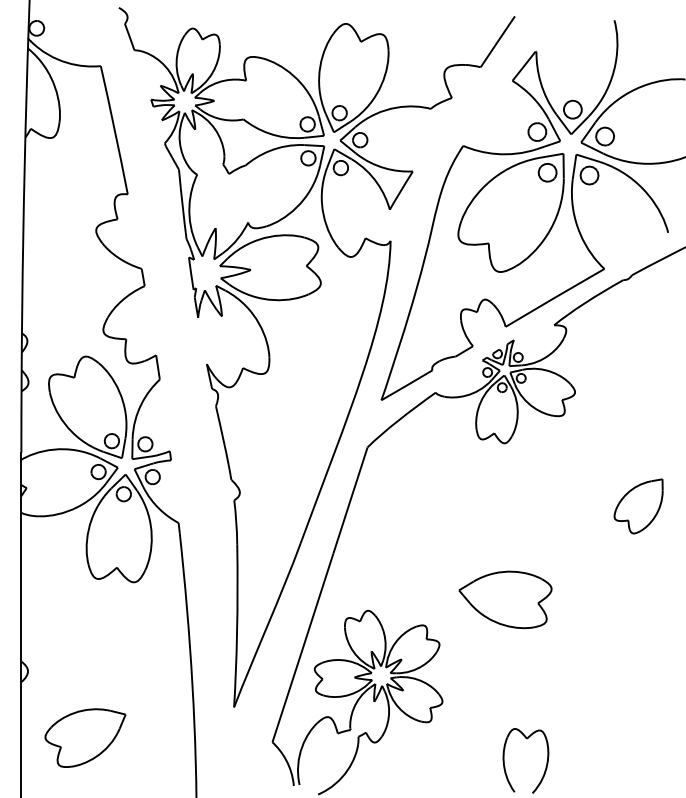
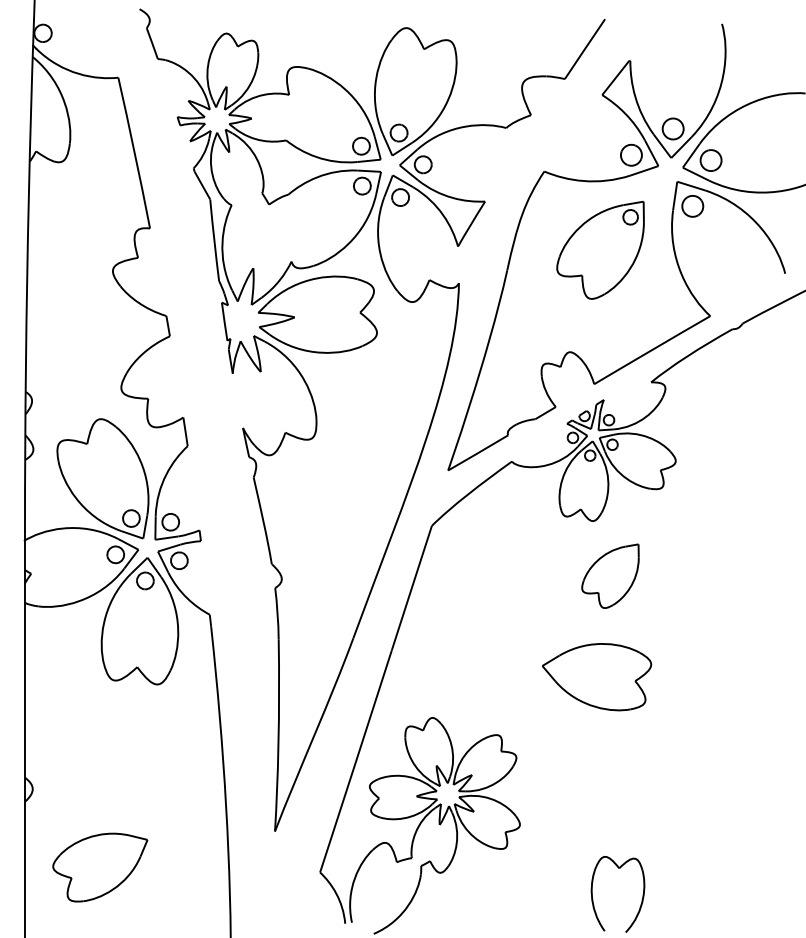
part: (511, 213) -> (600, 250), size x0.7
part: (638, 505) -> (610, 575), moved
part: (505, 600) -> (597, 677), moved

